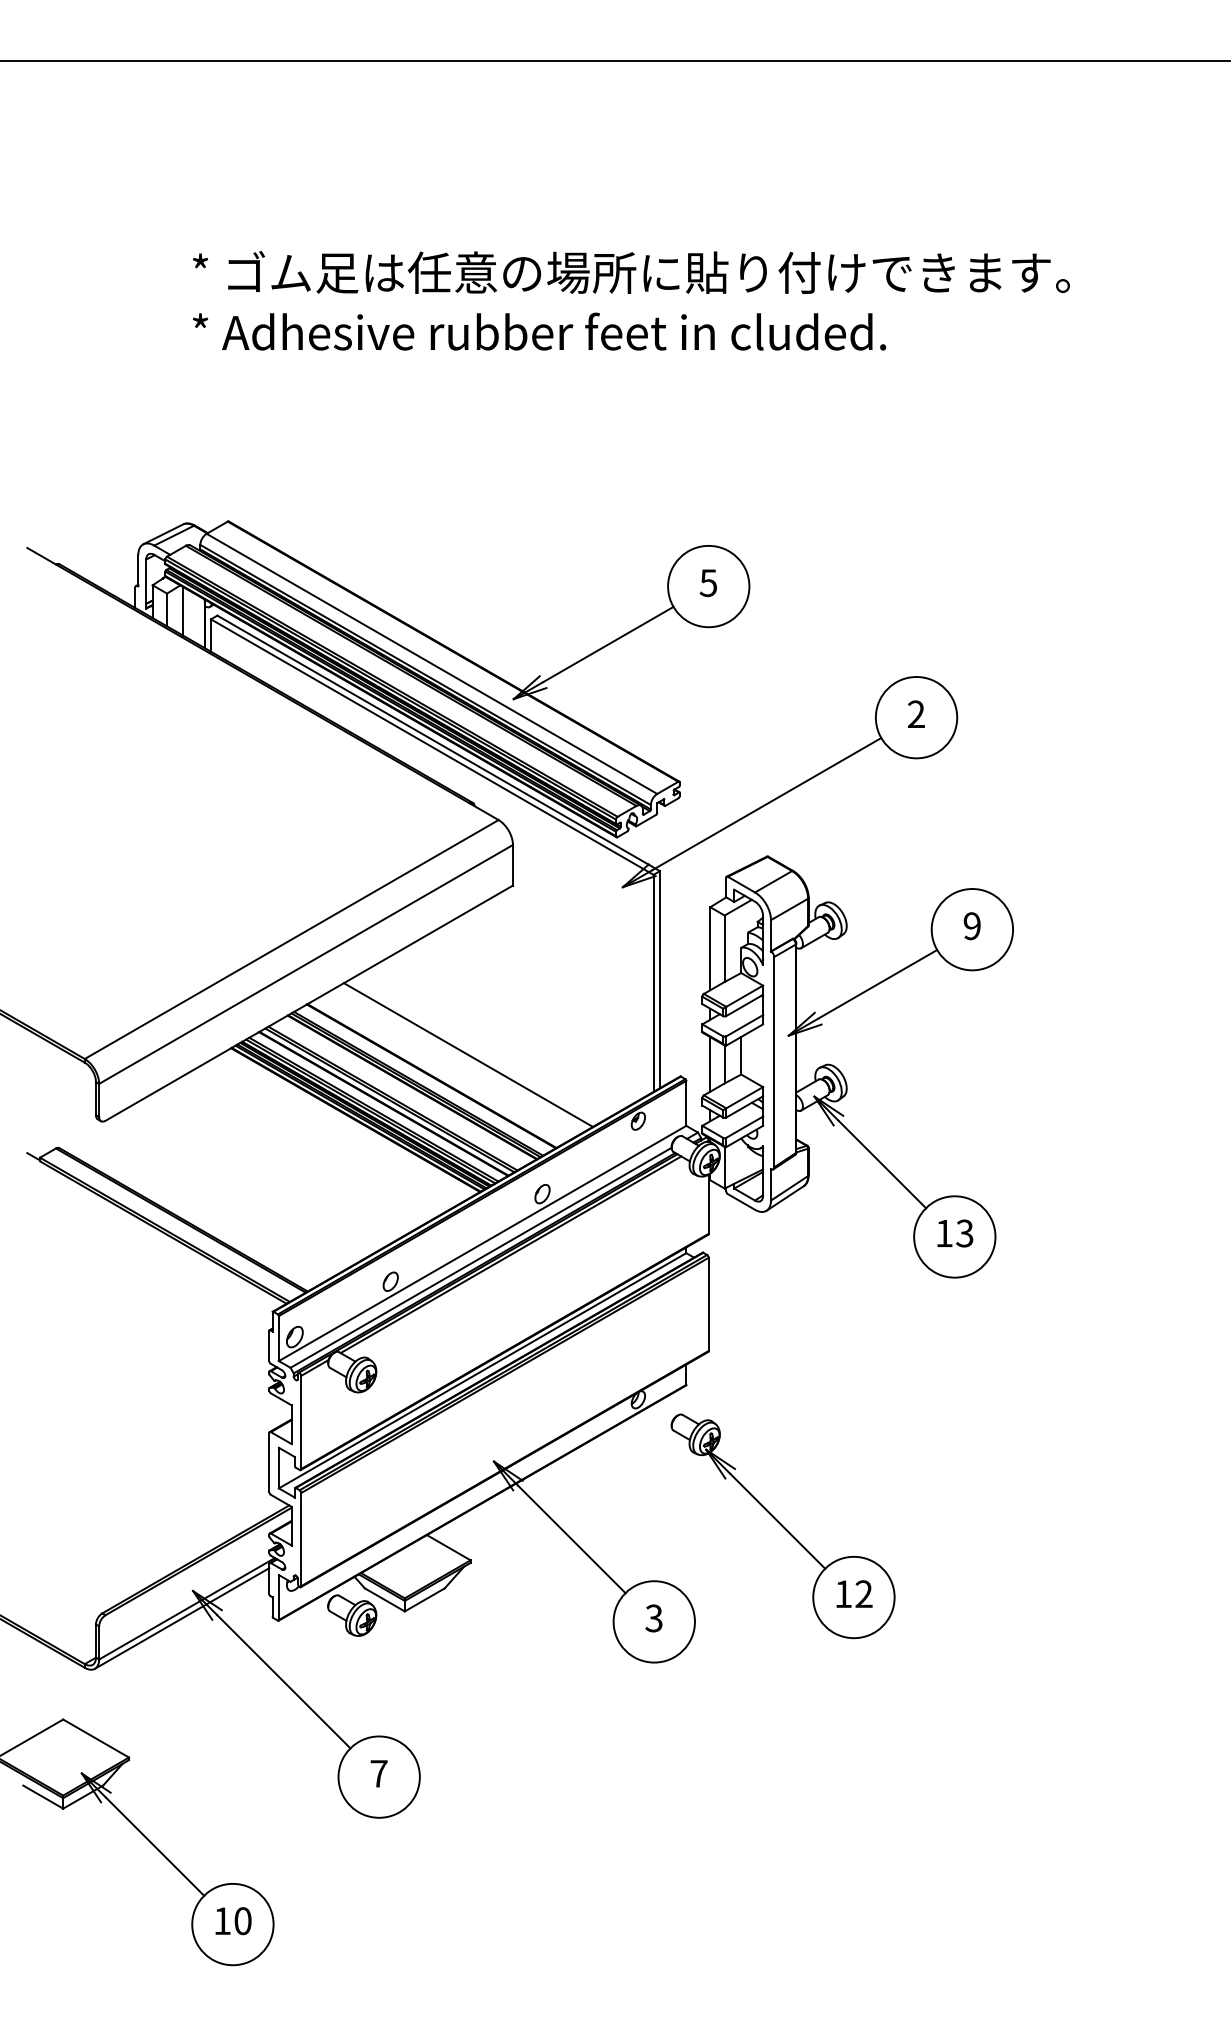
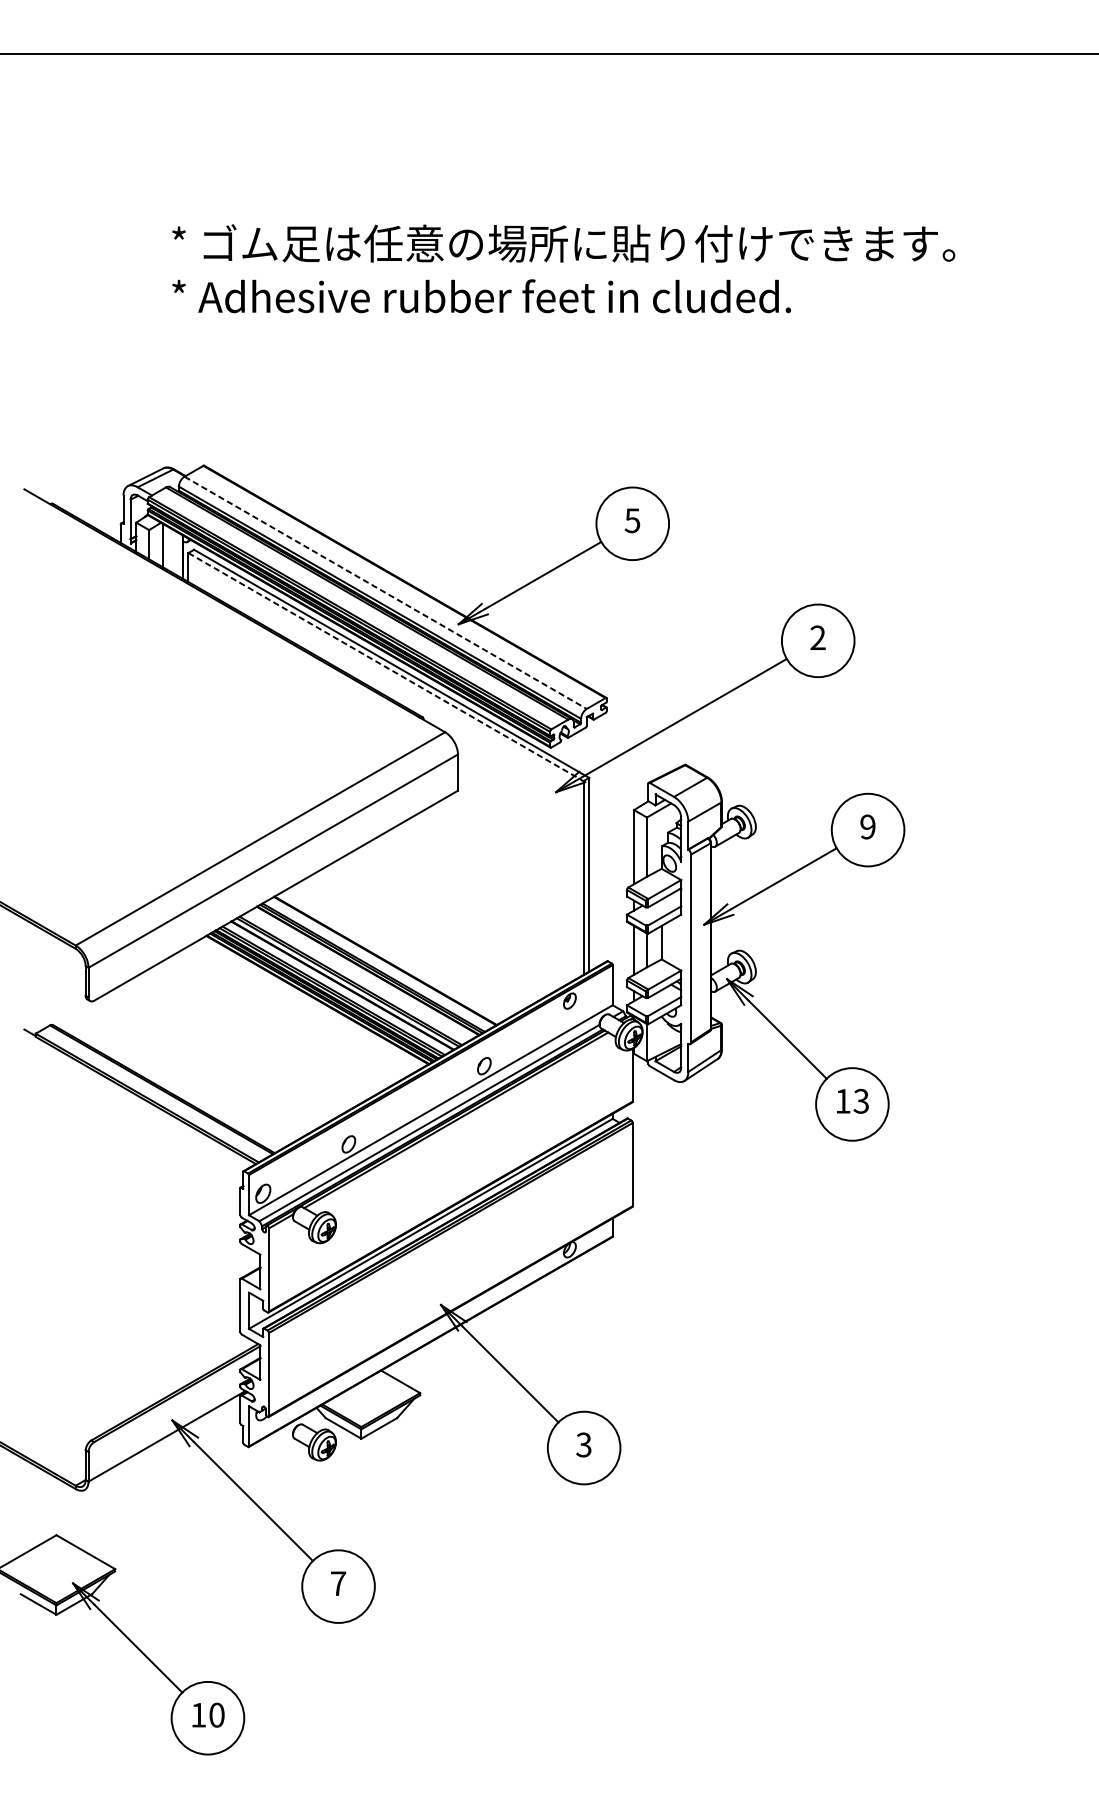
line: (432, 664) -> (386, 593), solid -> dashed
line: (432, 747) -> (386, 667), solid -> dashed
line: (467, 1054) -> (417, 941), removed
part: (782, 1526) -> (698, 1362), removed
line: (181, 1618) -> (162, 1445), removed

